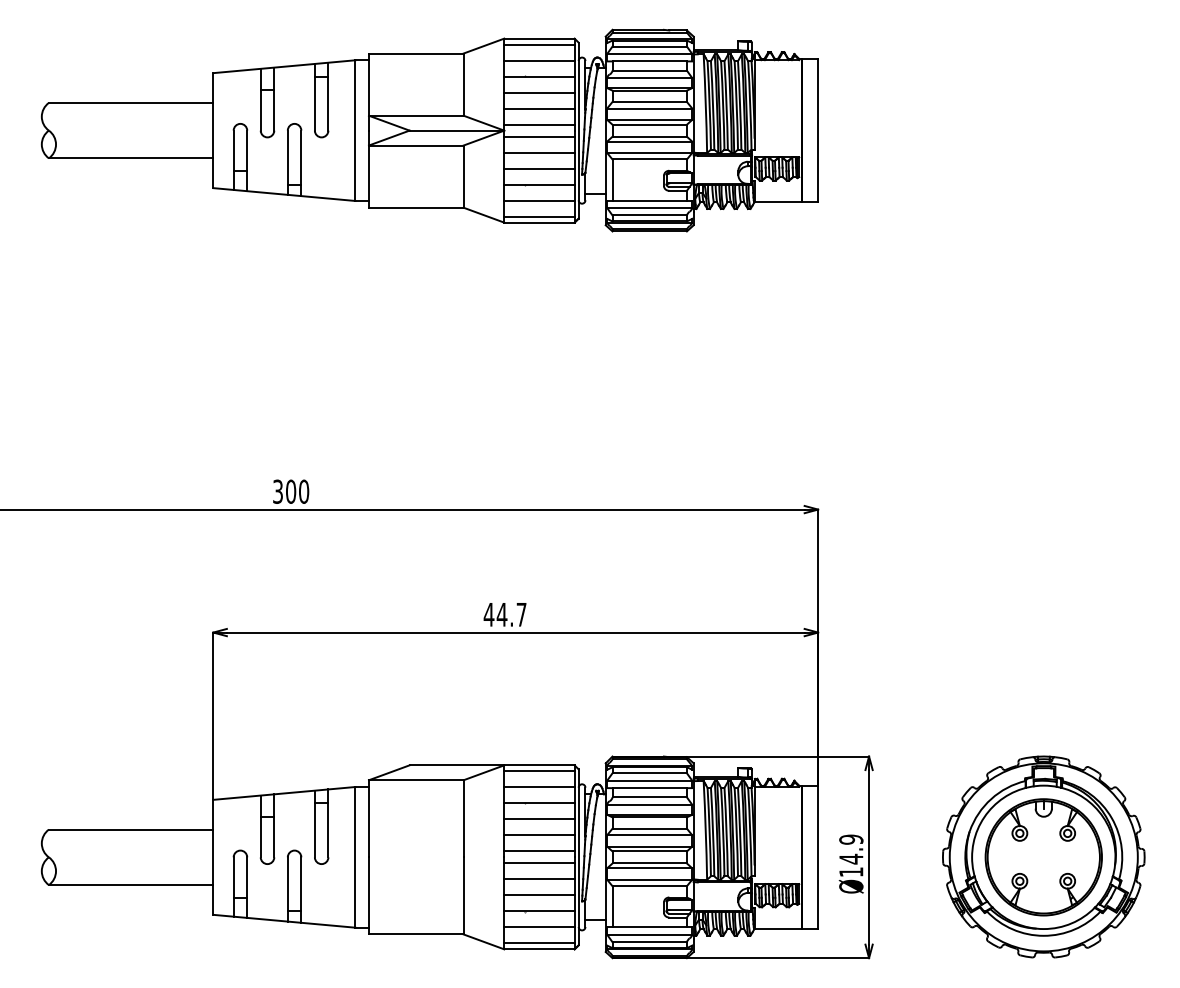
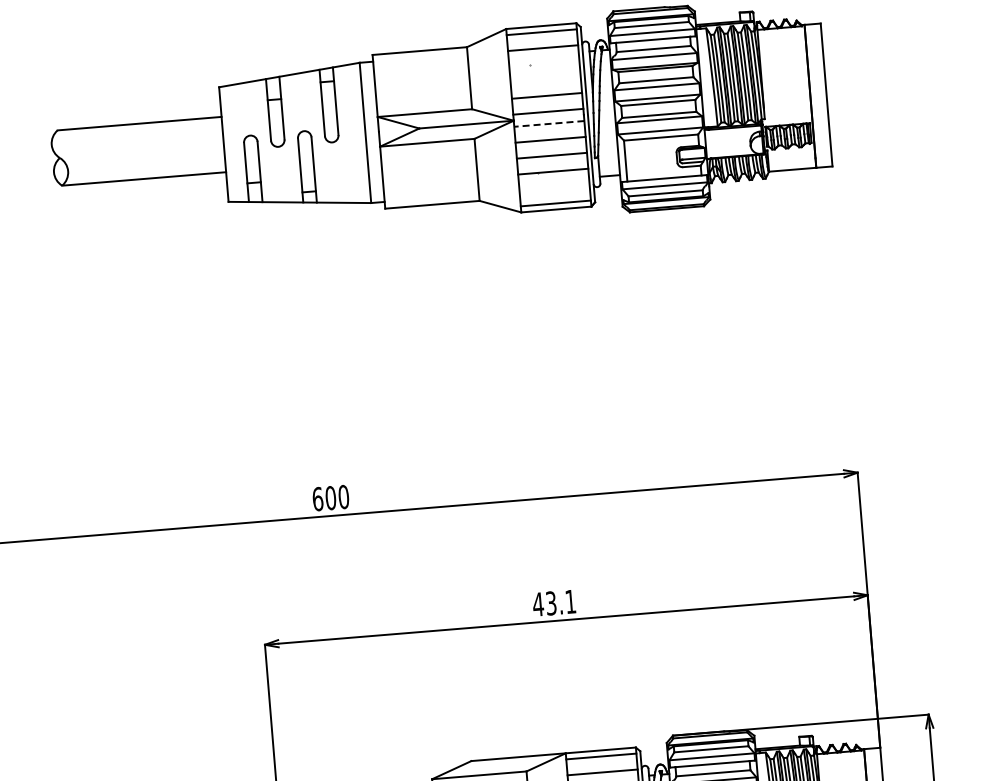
line: (539, 76) -> (544, 63), removed
line: (539, 92) -> (545, 79), removed
line: (538, 136) -> (548, 123), solid -> dashed
line: (539, 200) -> (554, 187), removed
text: (278, 491) -> (318, 498), 300 -> 600
text: (511, 614) -> (560, 602), 44.7 -> 43.1

